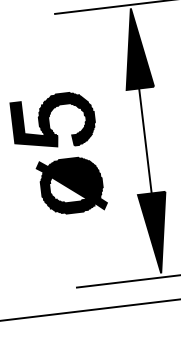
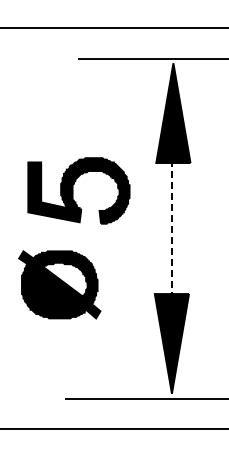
part: (53, 121) -> (78, 190), moved
line: (144, 140) -> (171, 227), solid -> dashed
part: (71, 185) -> (59, 284), moved

